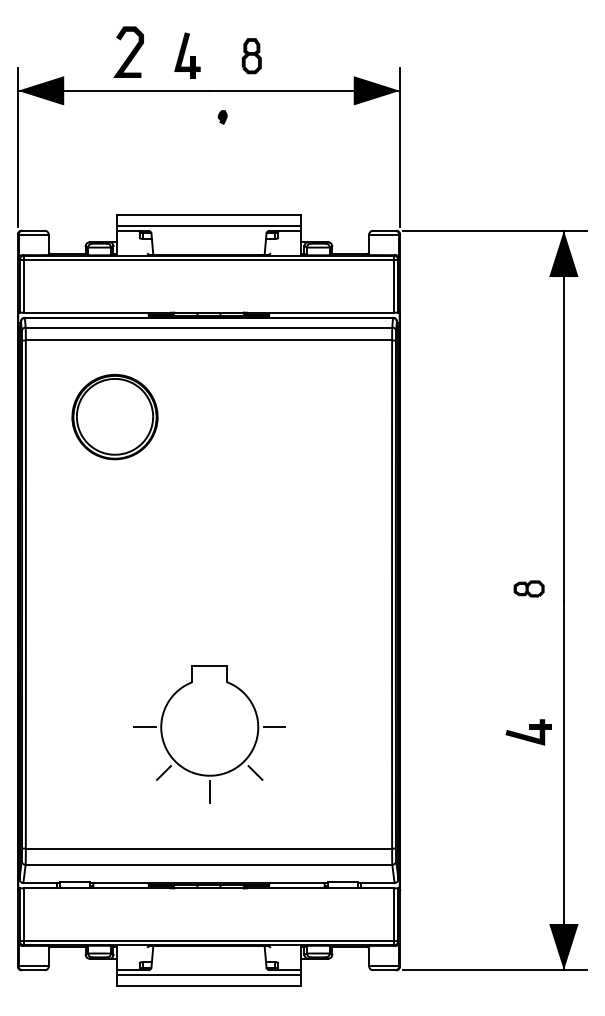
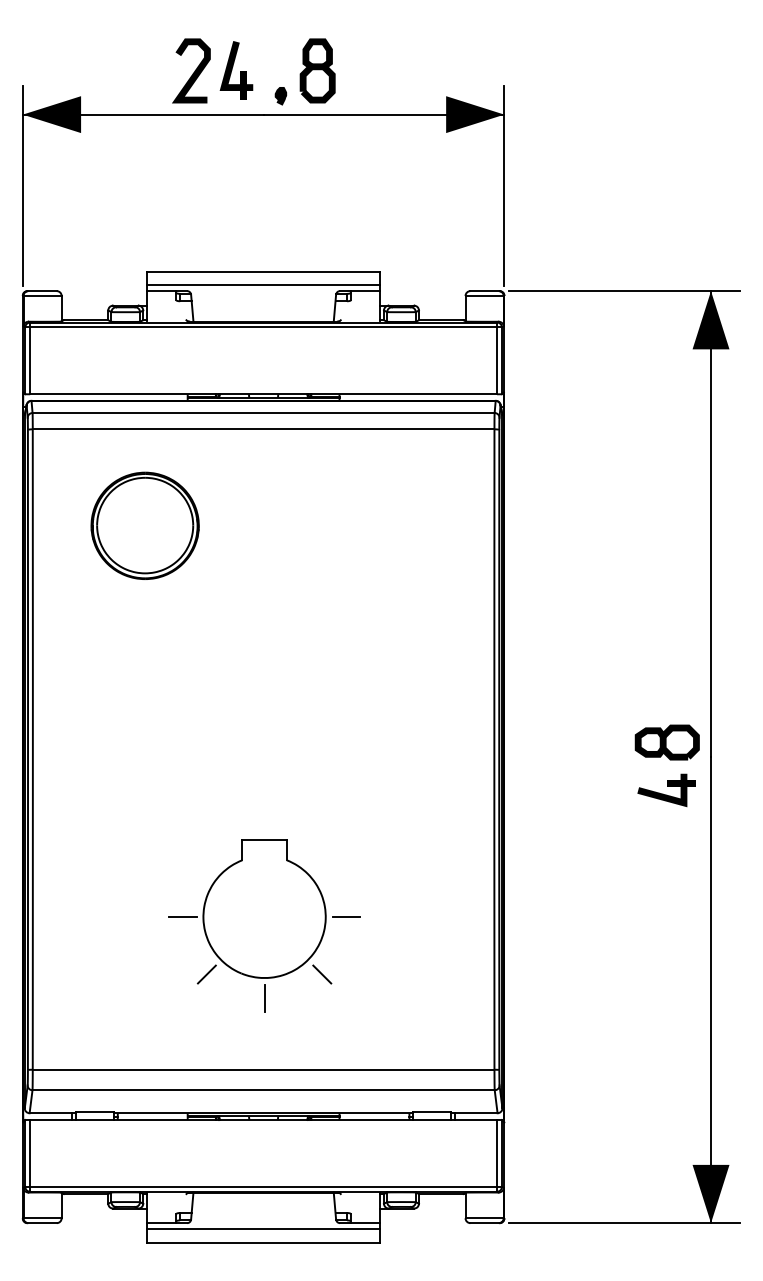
curve: (130, 53) -> (193, 72), moved
part: (251, 55) -> (317, 70), size x1.43
part: (222, 117) -> (280, 96), moved
part: (528, 588) -> (666, 742), size x1.67
part: (528, 731) -> (666, 789), moved

